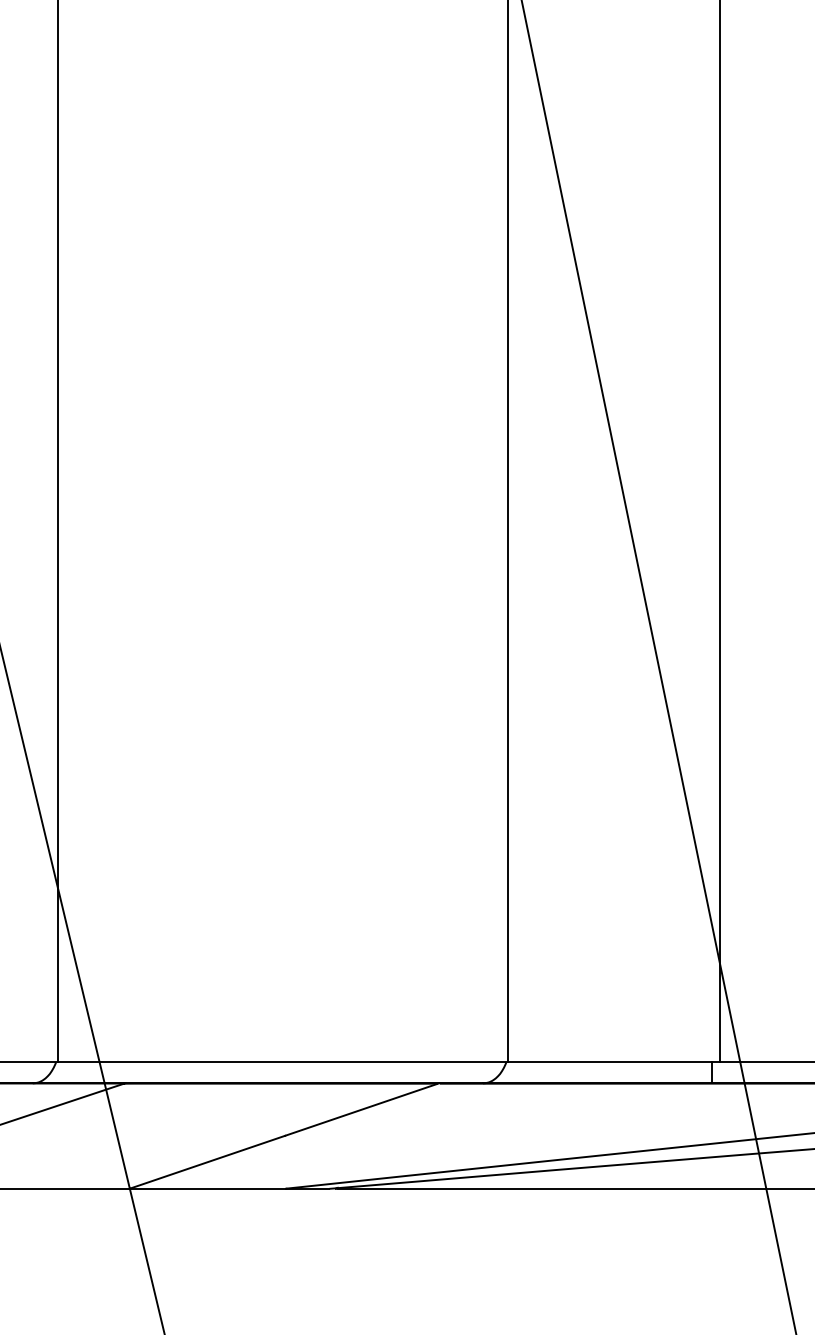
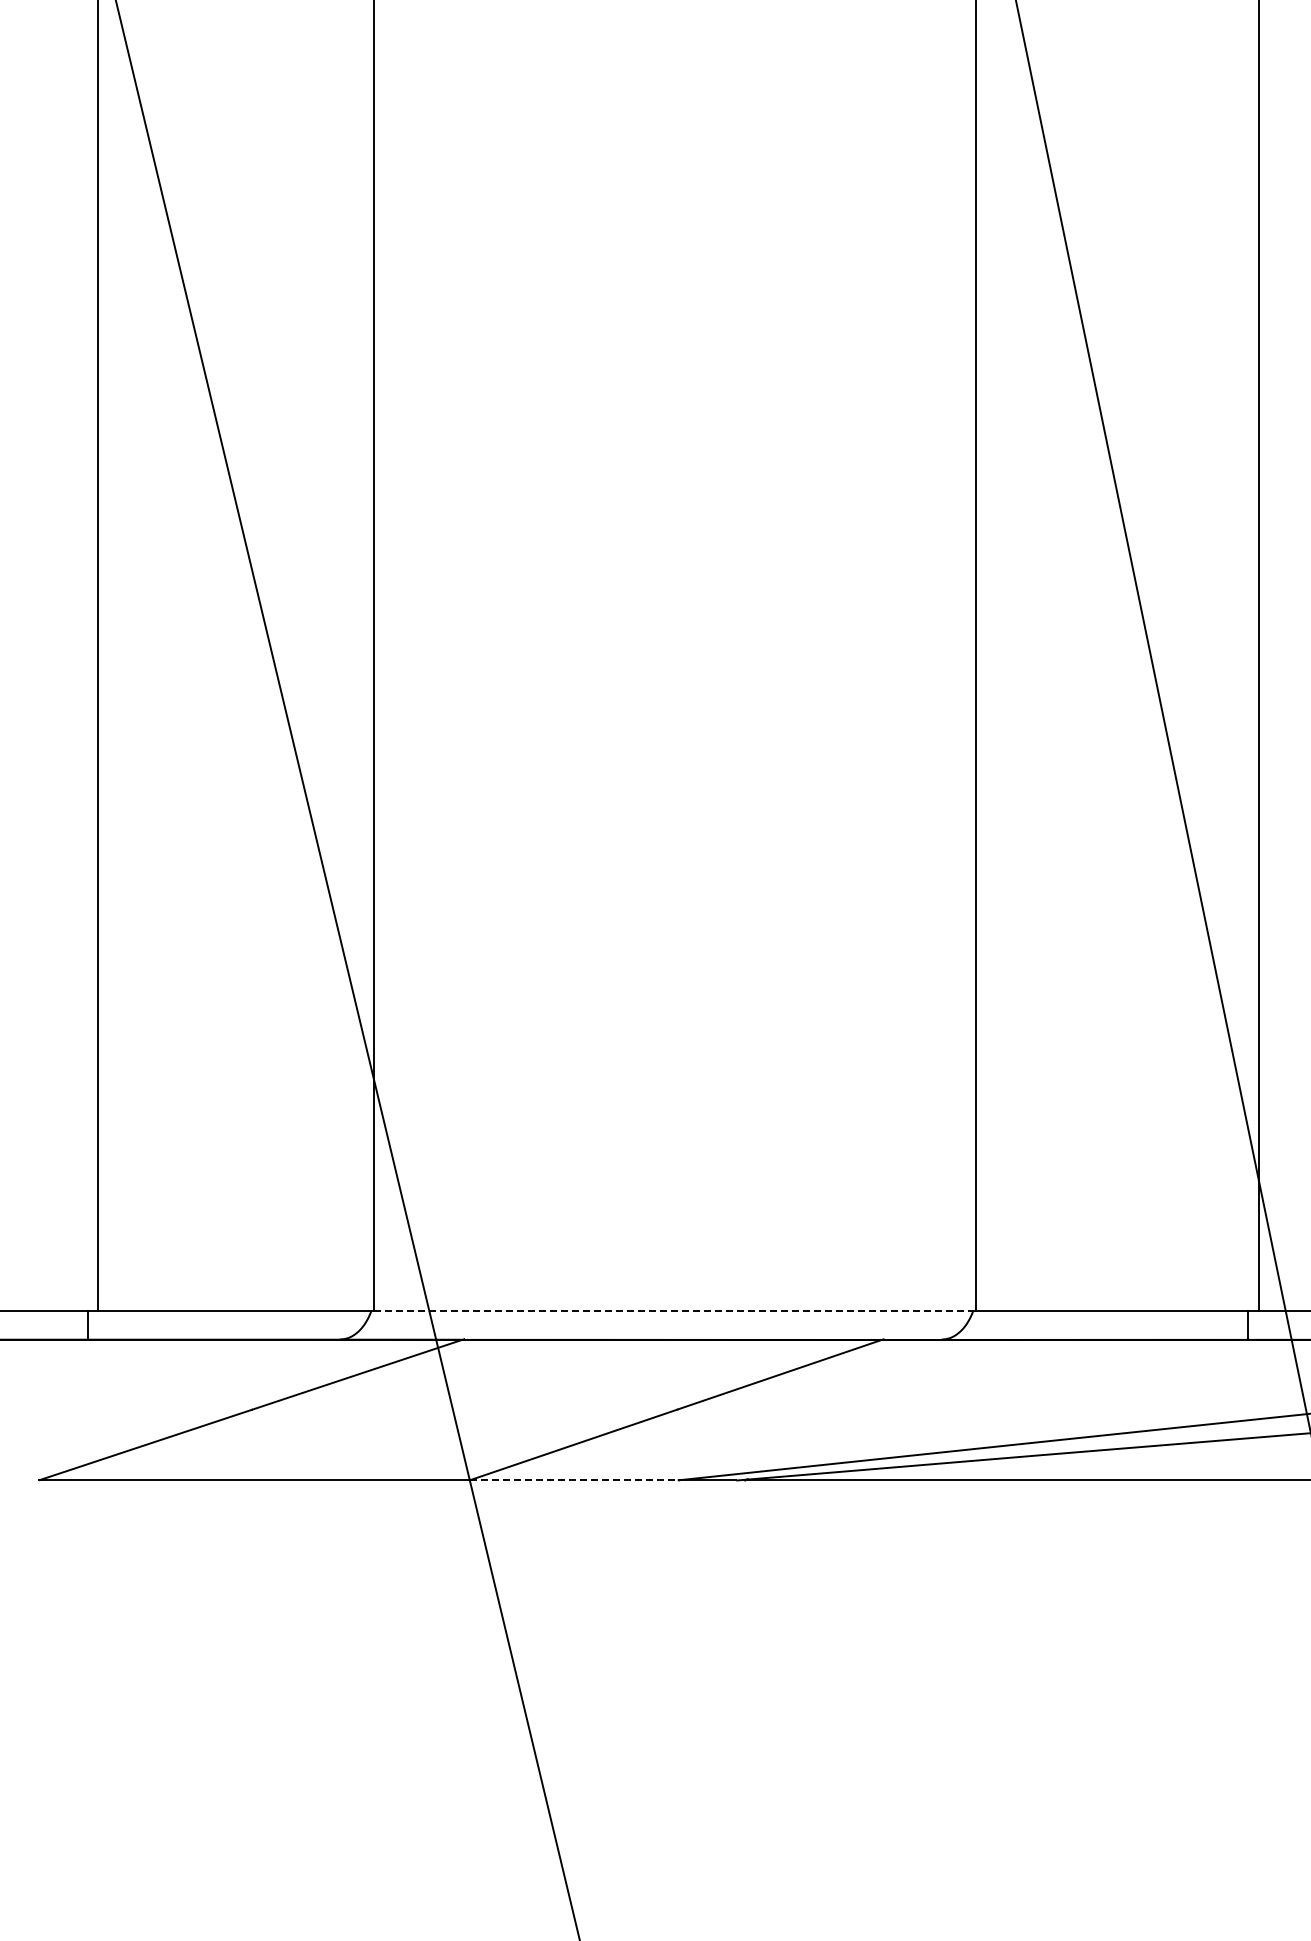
line: (282, 1062) -> (674, 1311), solid -> dashed
line: (208, 1188) -> (574, 1480), solid -> dashed

